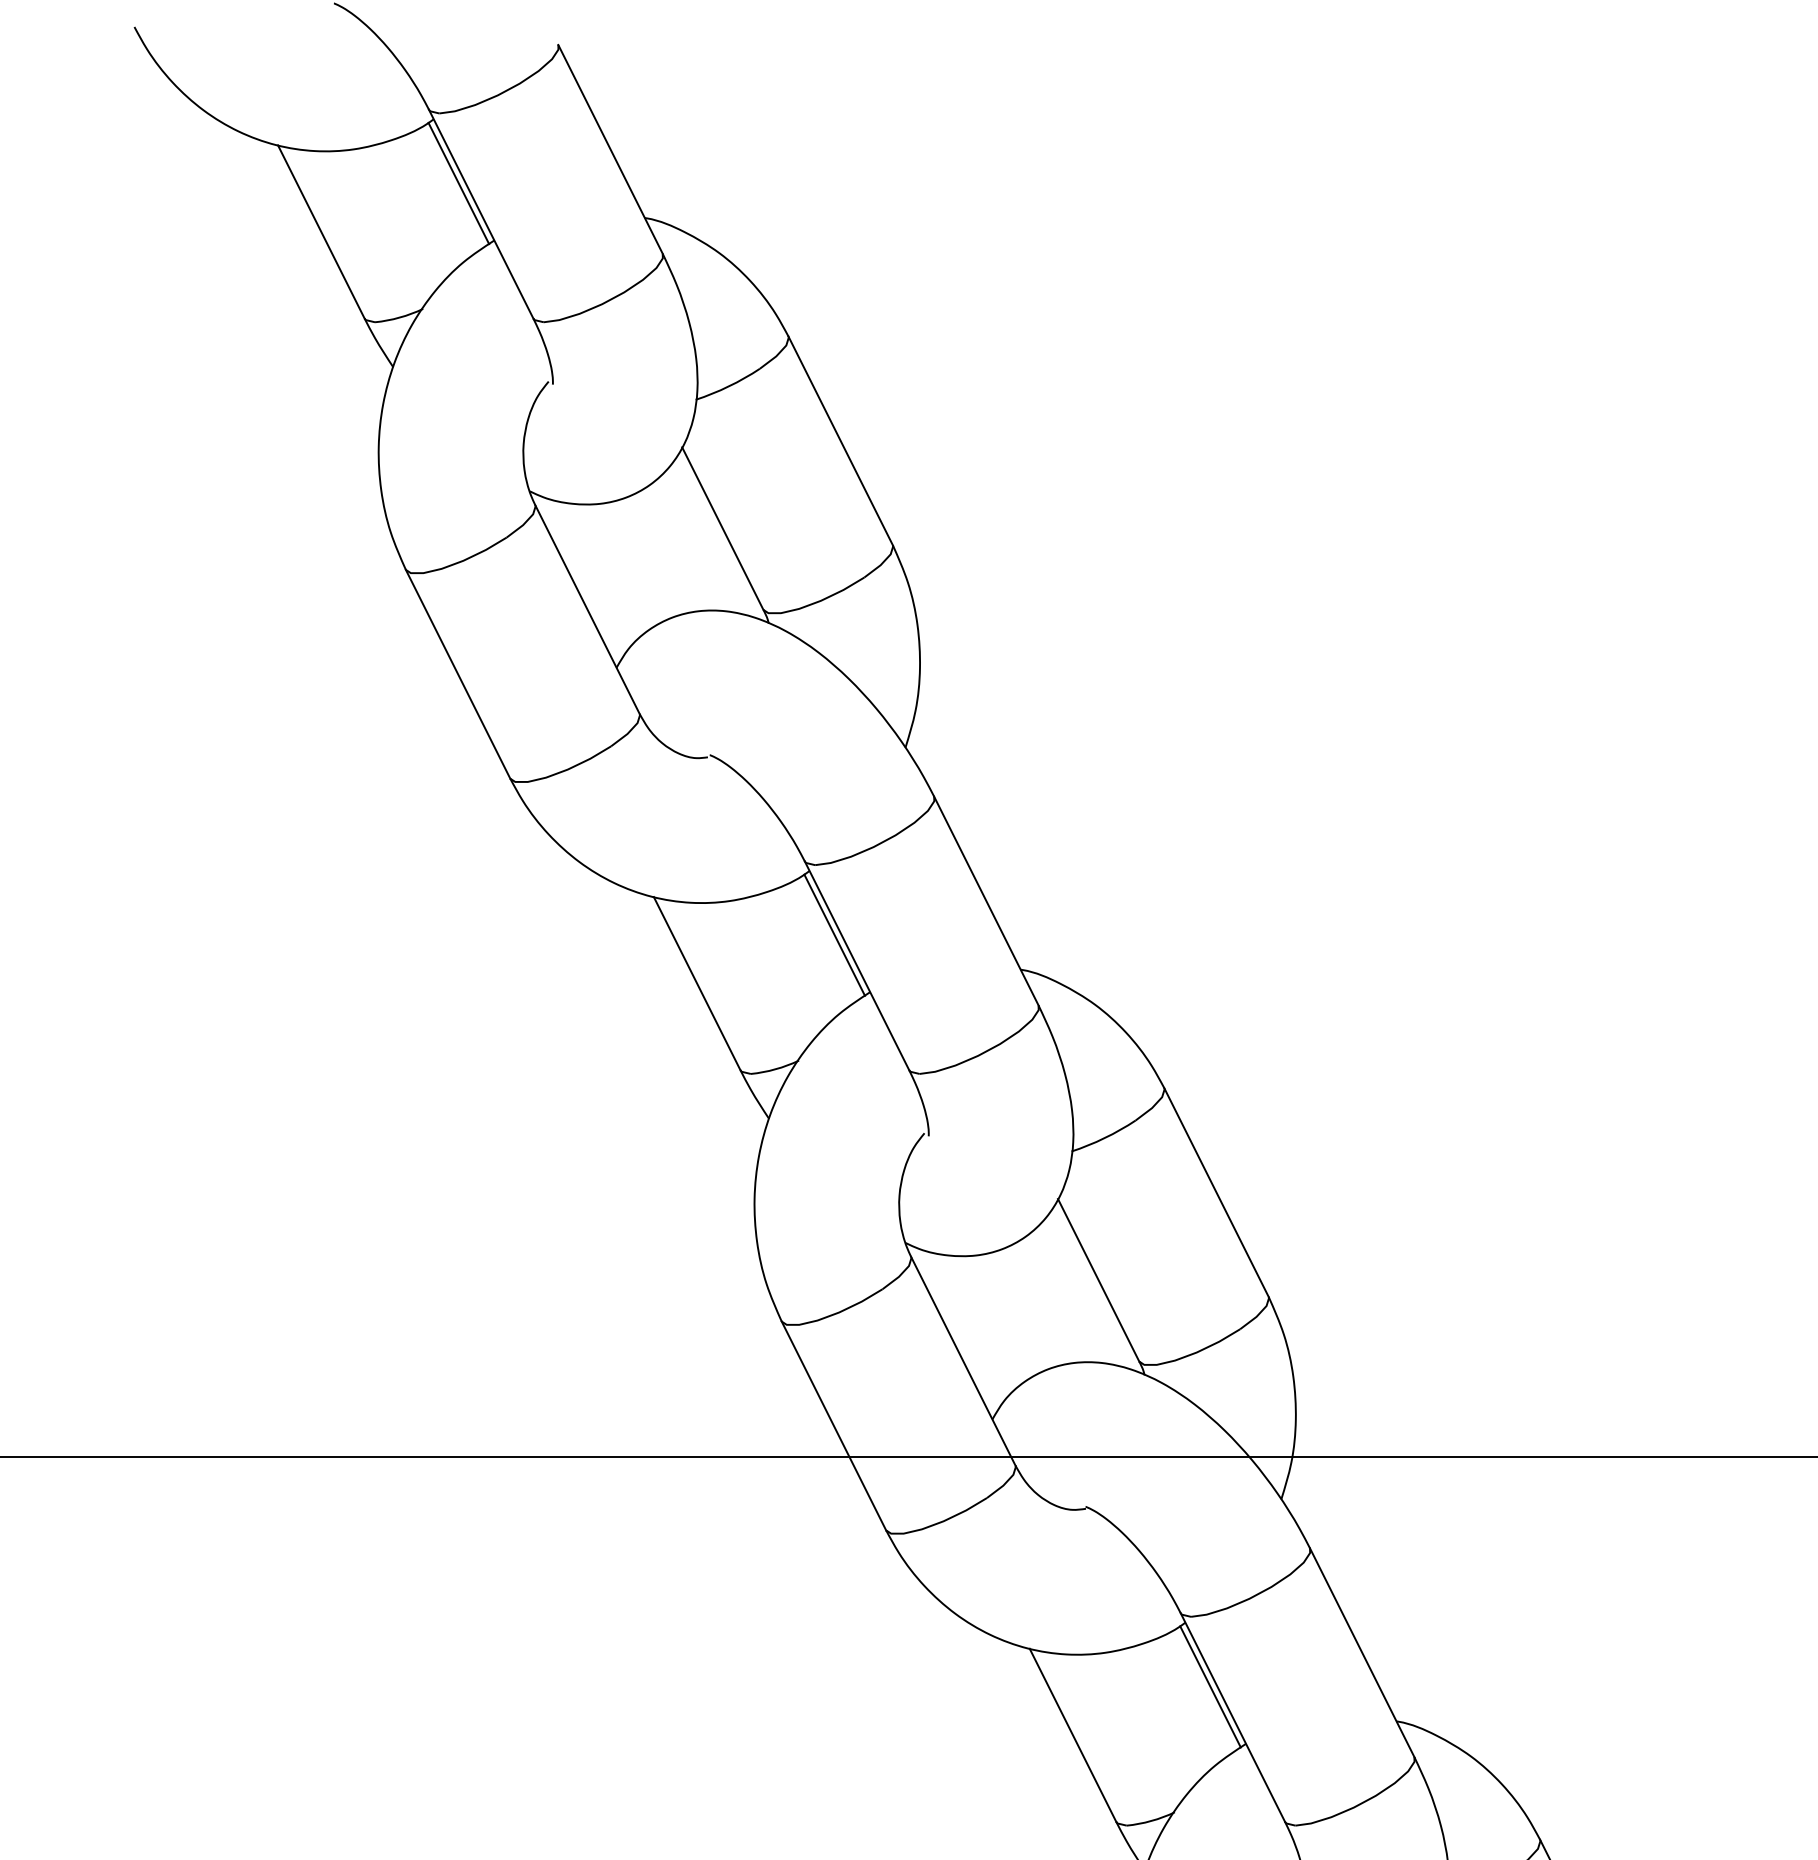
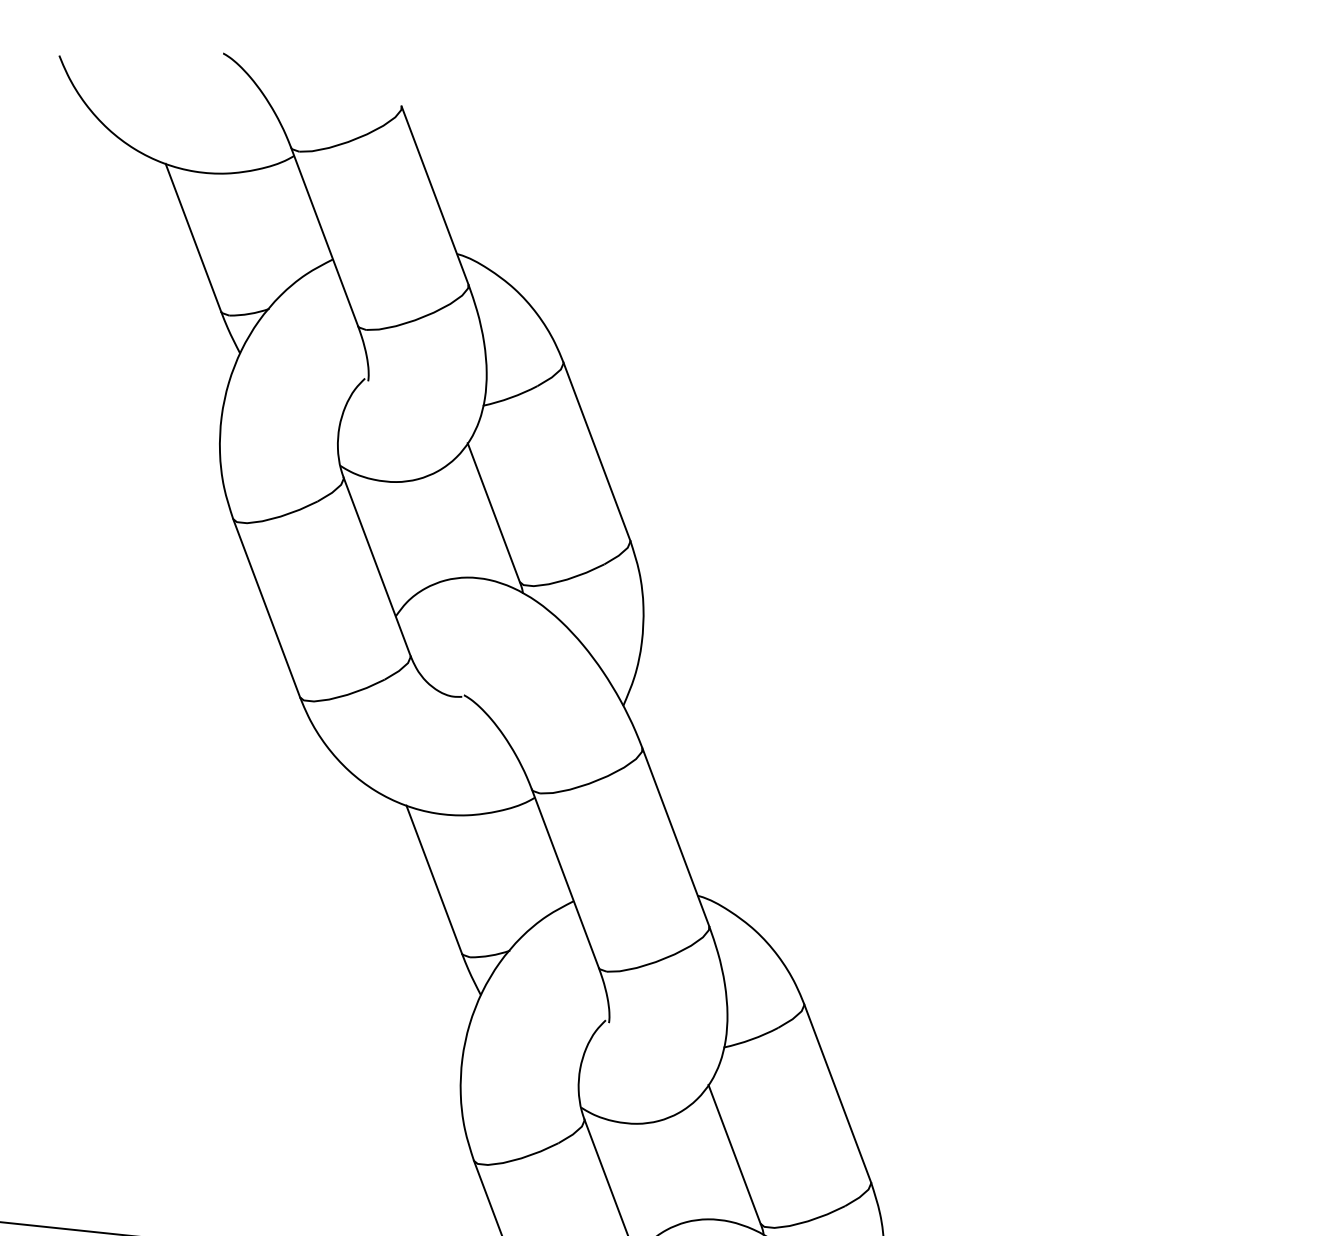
line: (458, 183) -> (308, 210), removed
line: (834, 934) -> (549, 851), removed

